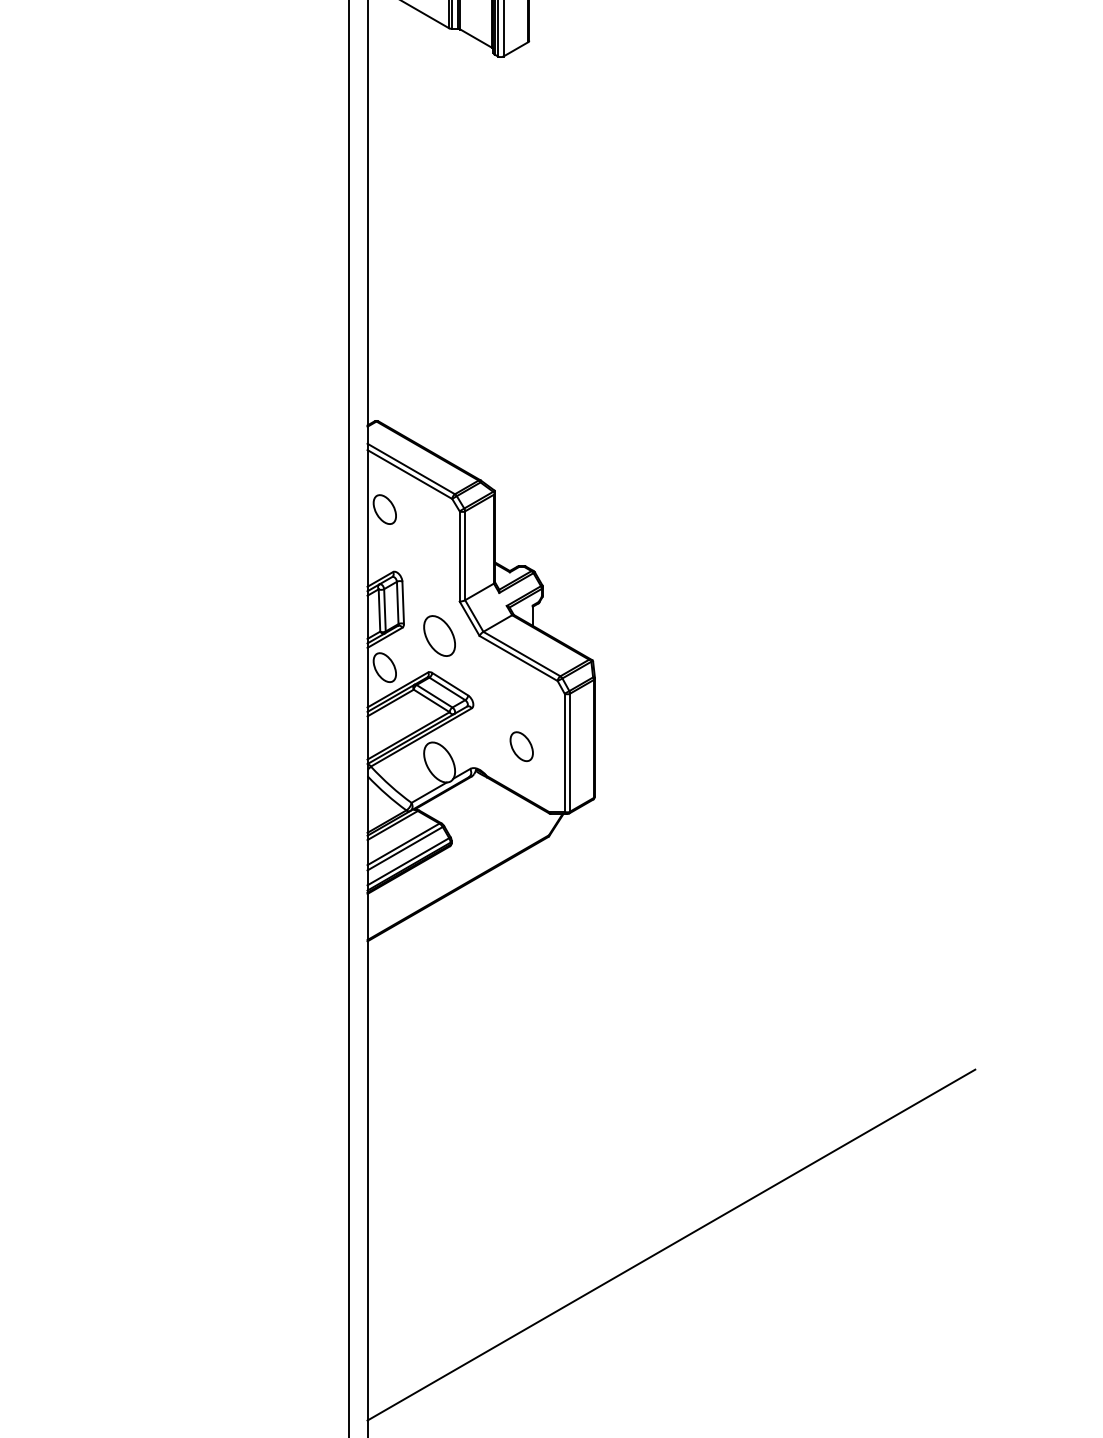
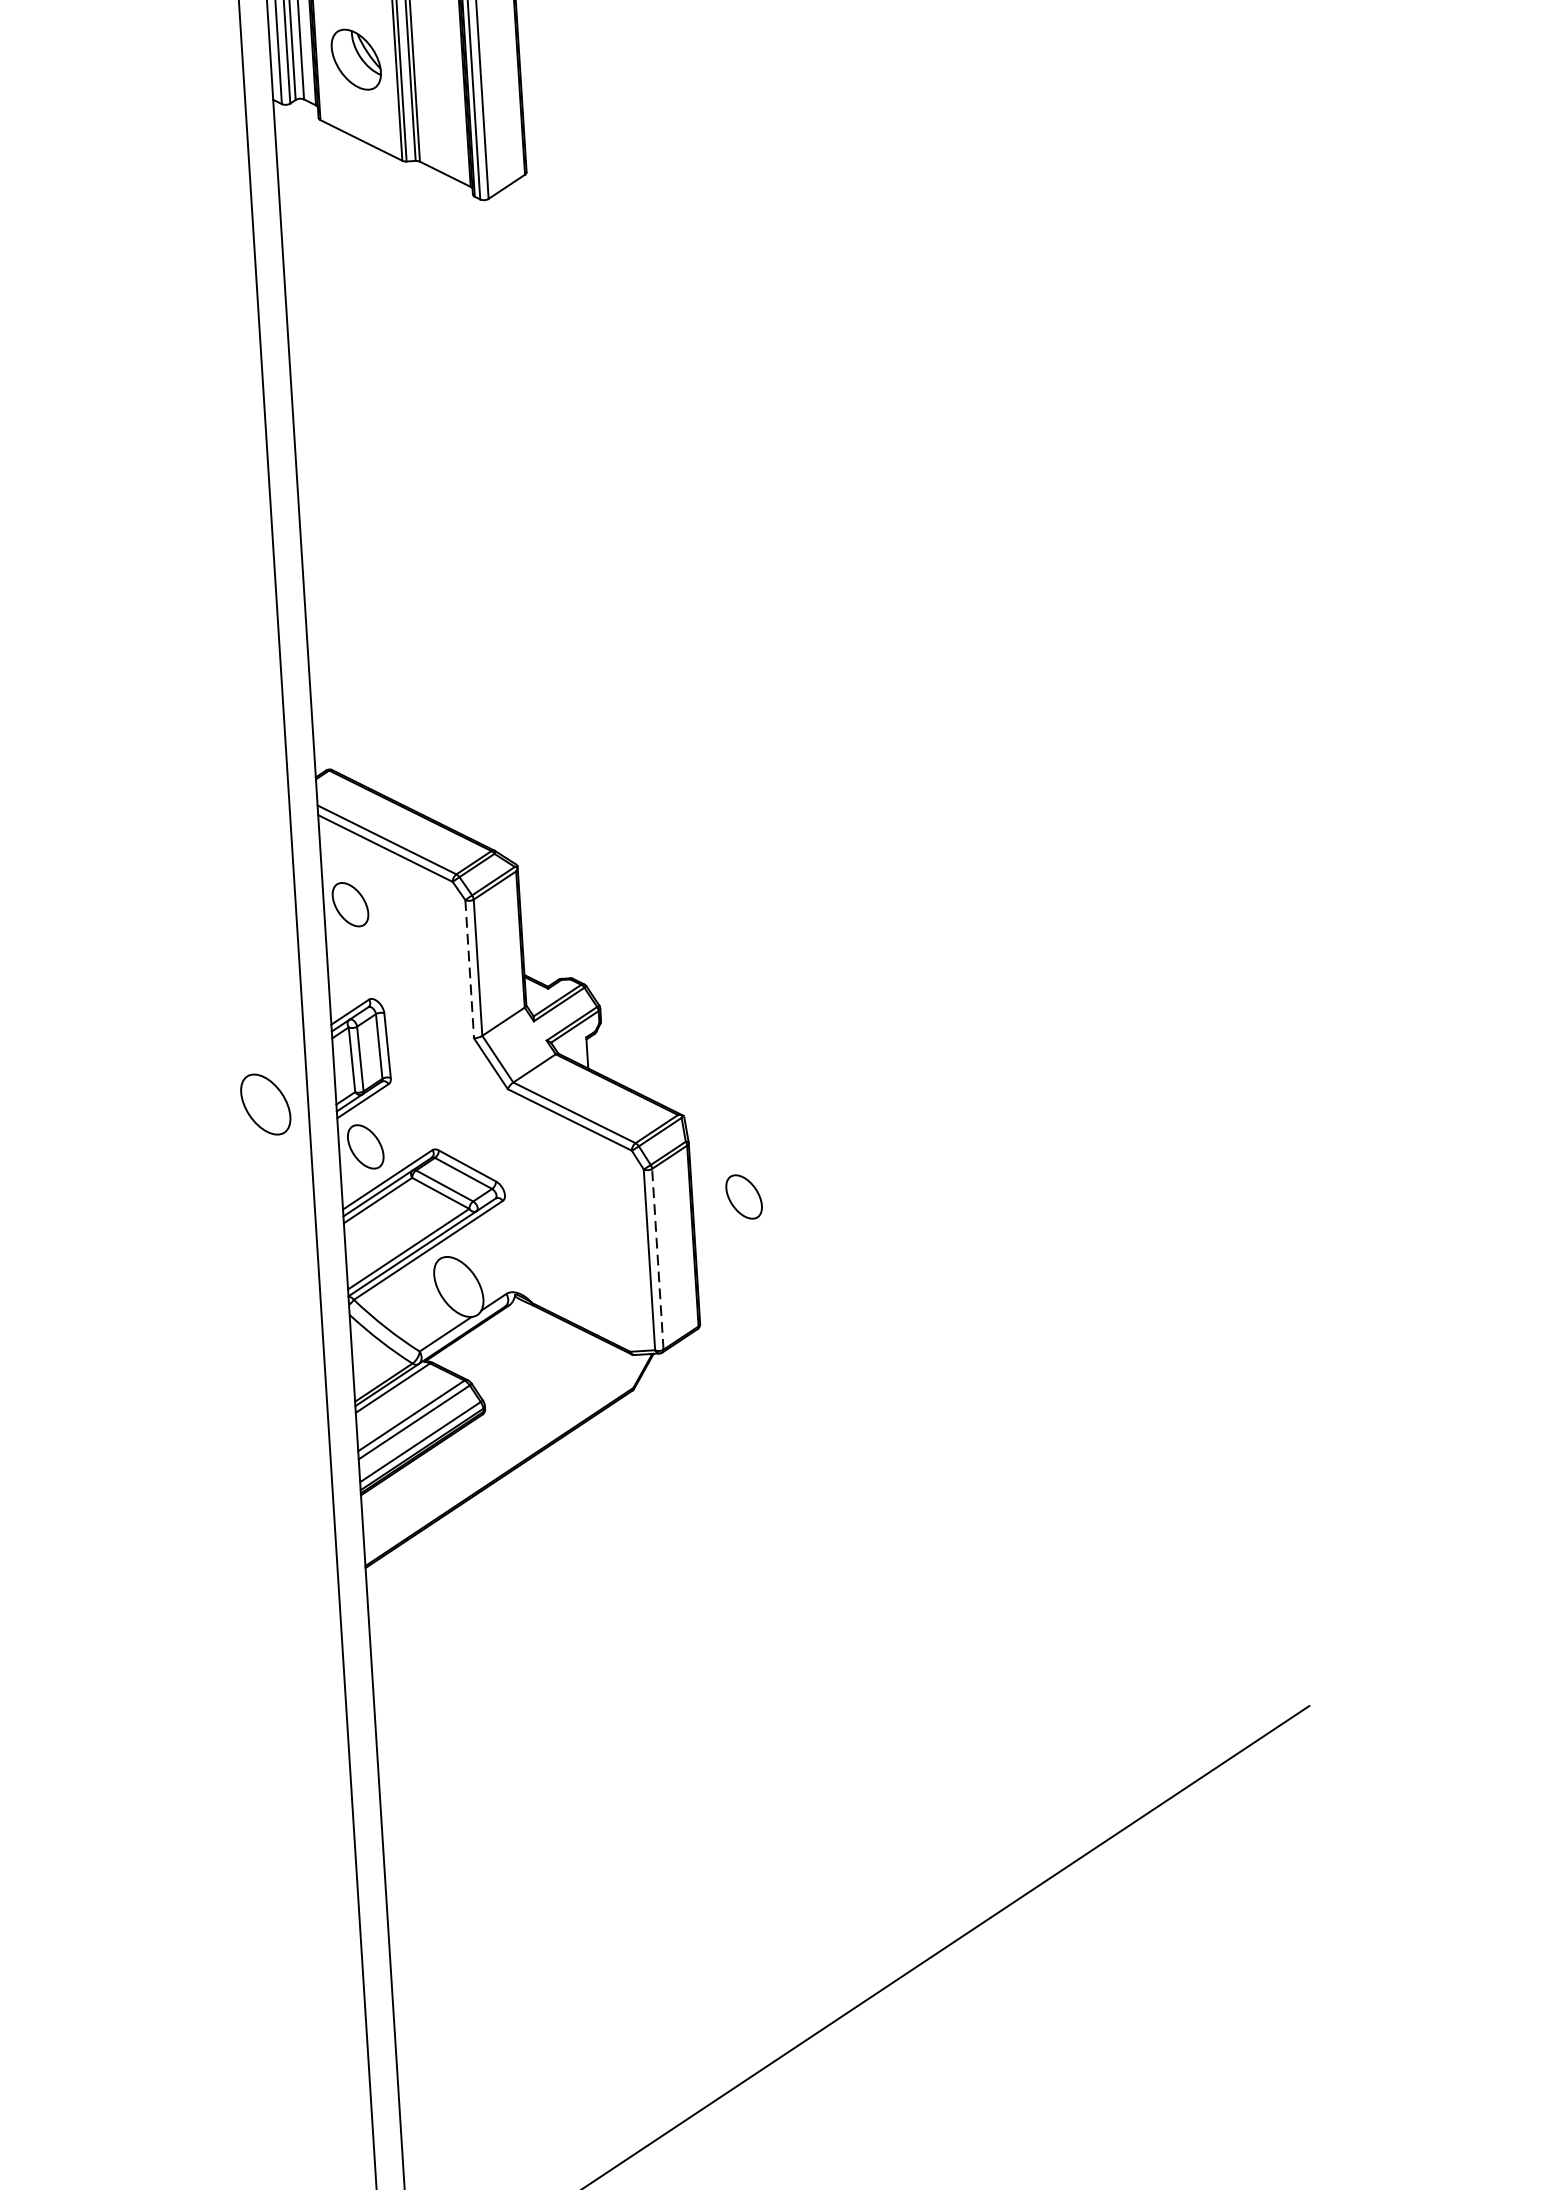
line: (459, 556) -> (469, 969), solid -> dashed
part: (439, 635) -> (265, 1103), moved
part: (521, 746) -> (743, 1196), moved
line: (570, 752) -> (658, 1259), solid -> dashed

